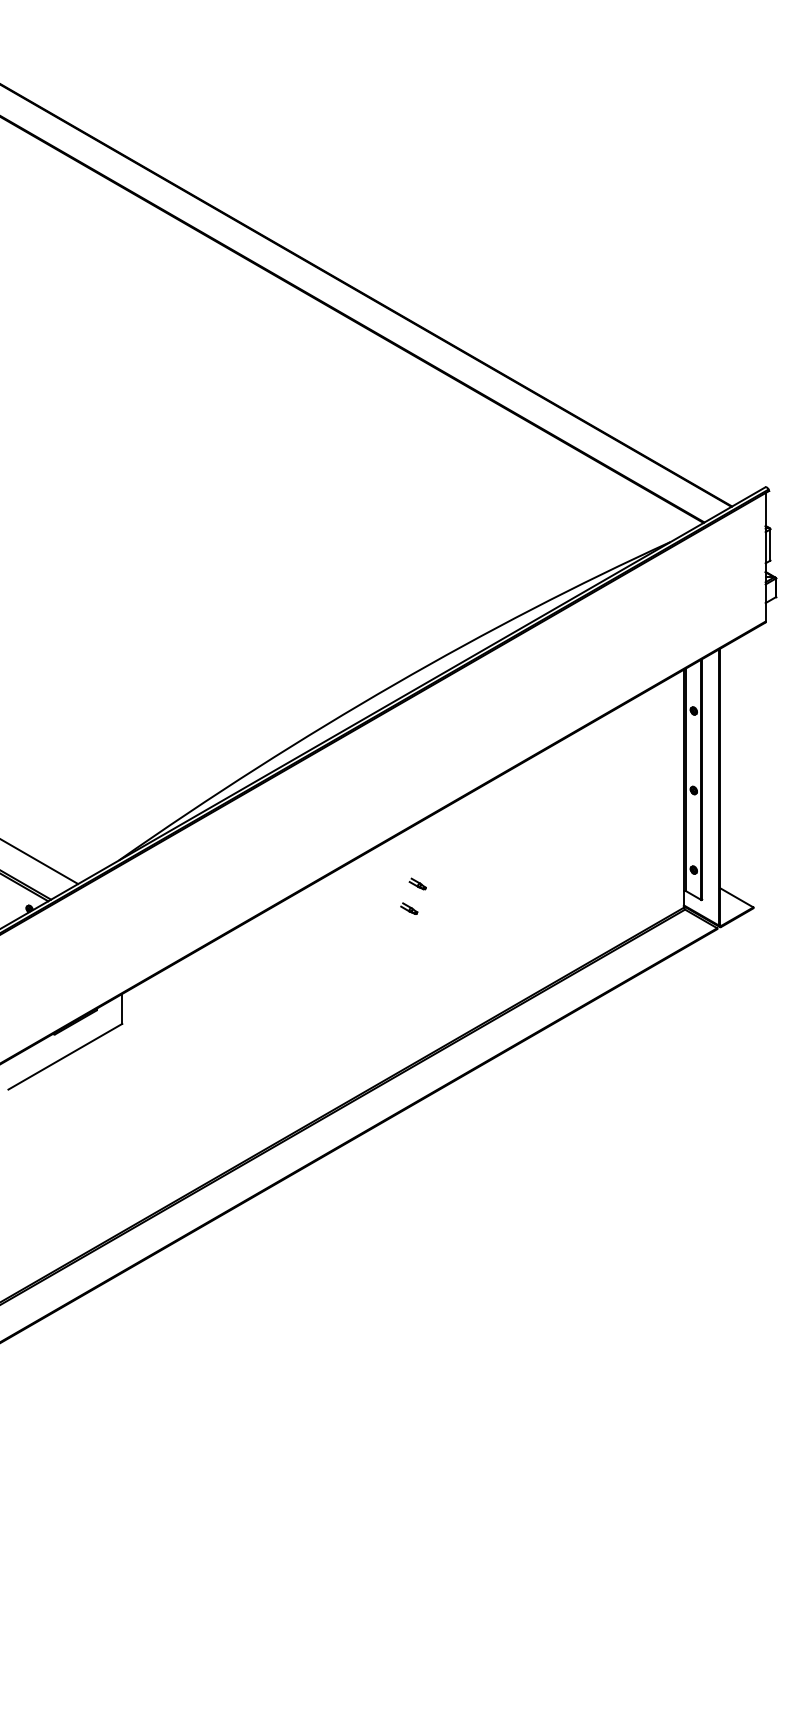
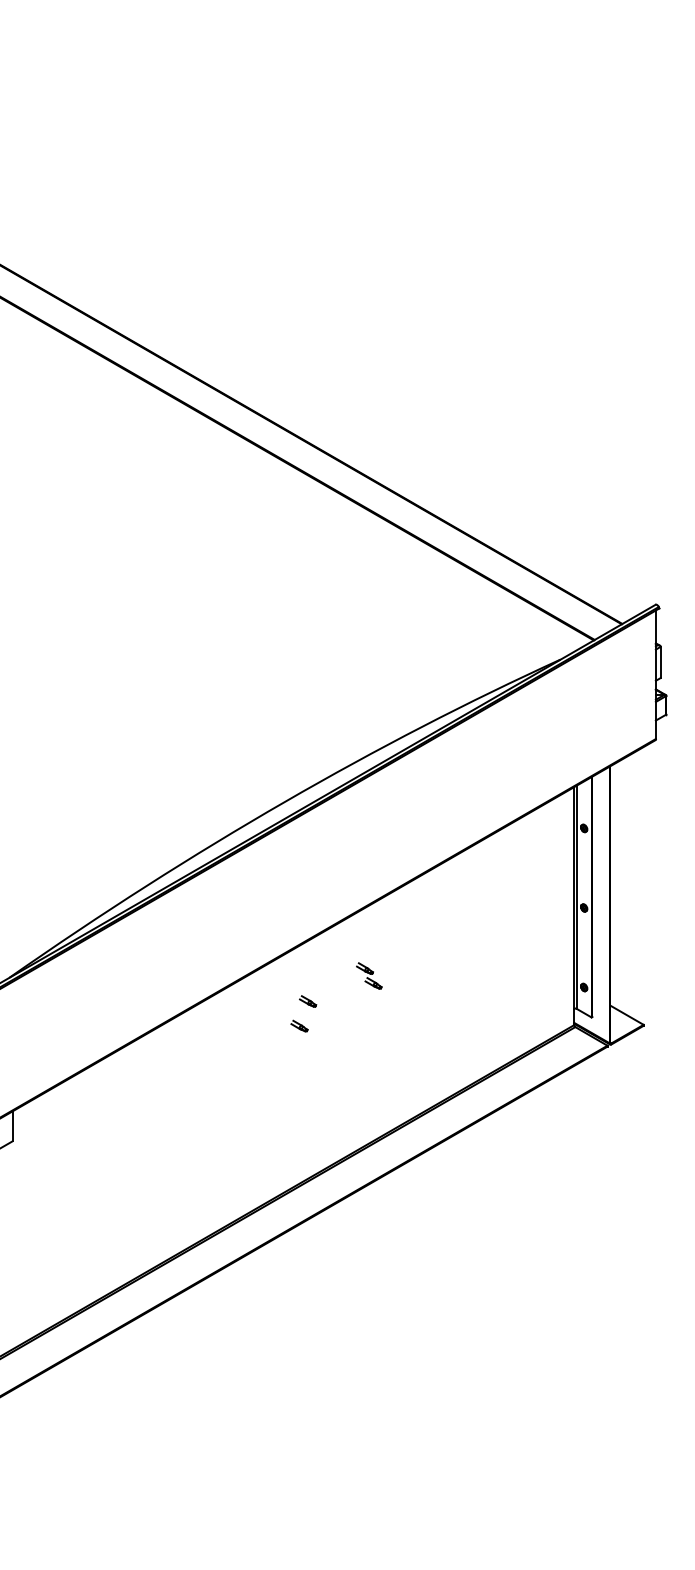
part: (478, 858) -> (368, 975), added

